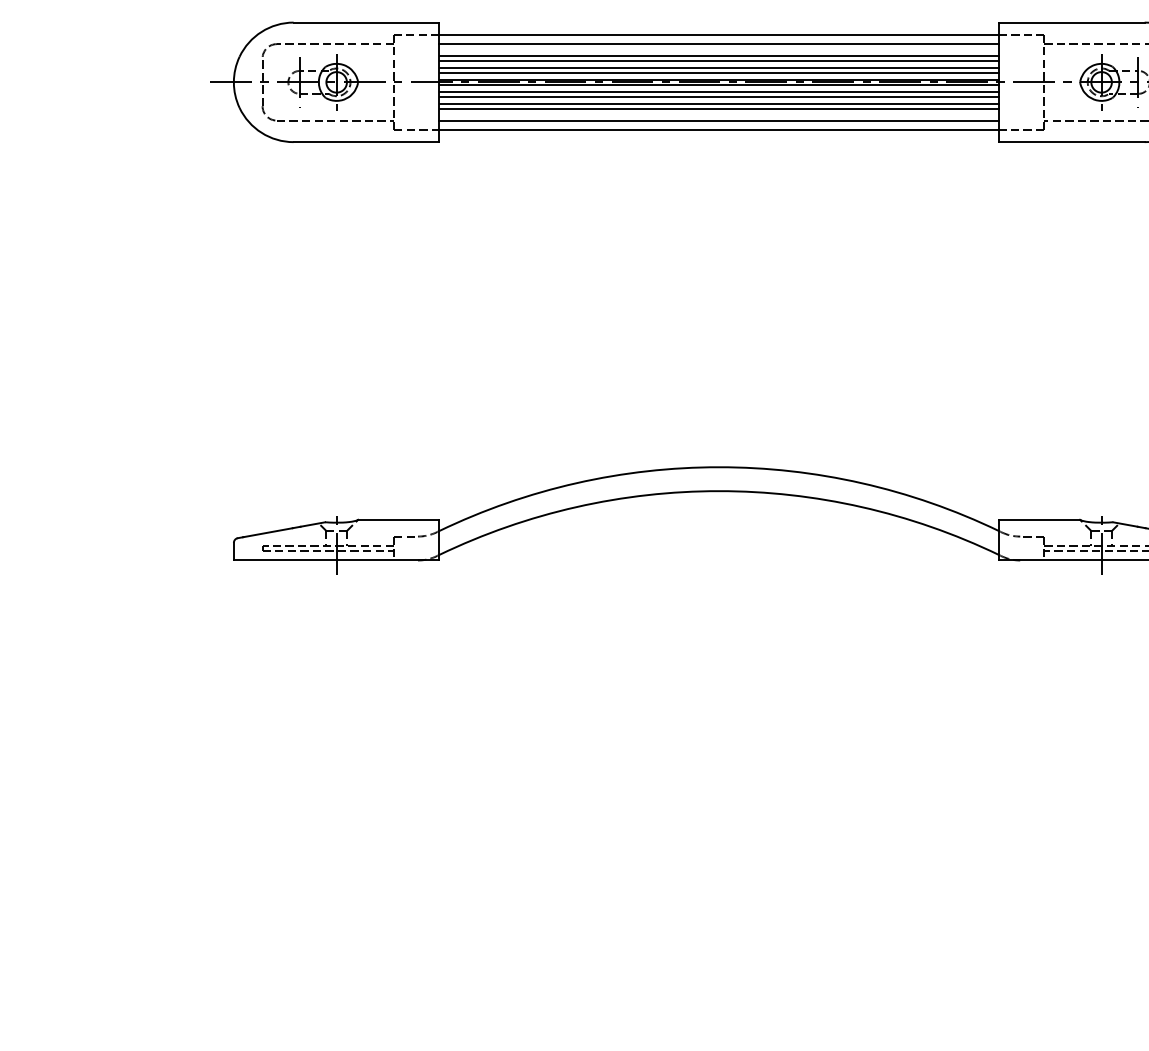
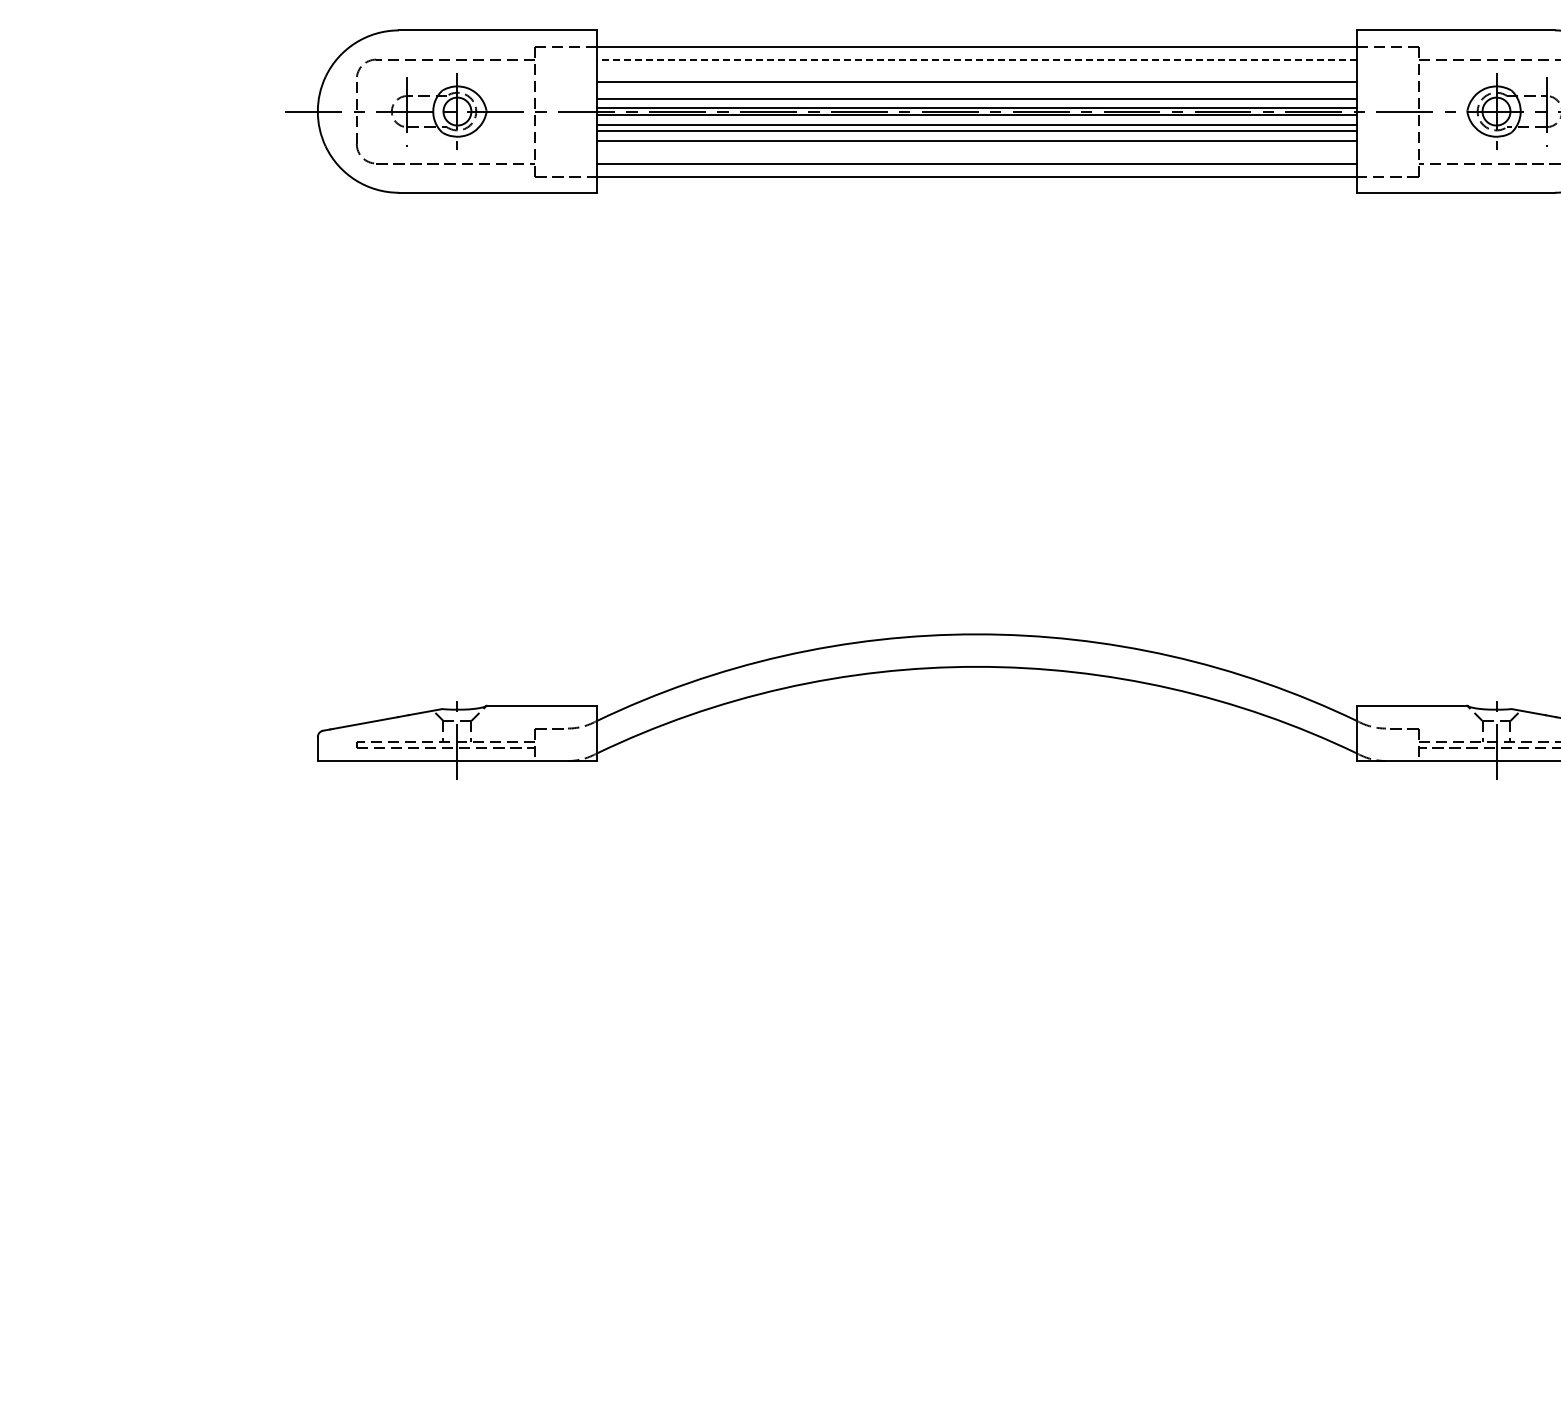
line: (718, 44) -> (976, 59), solid -> dashed
line: (718, 55) -> (976, 75), removed
line: (718, 68) -> (976, 92), removed
line: (718, 108) -> (976, 147), removed

